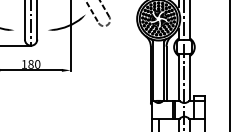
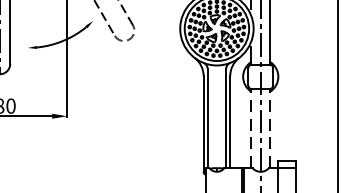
line: (178, 77) -> (250, 128), solid -> dashed
line: (189, 77) -> (269, 128), solid -> dashed

